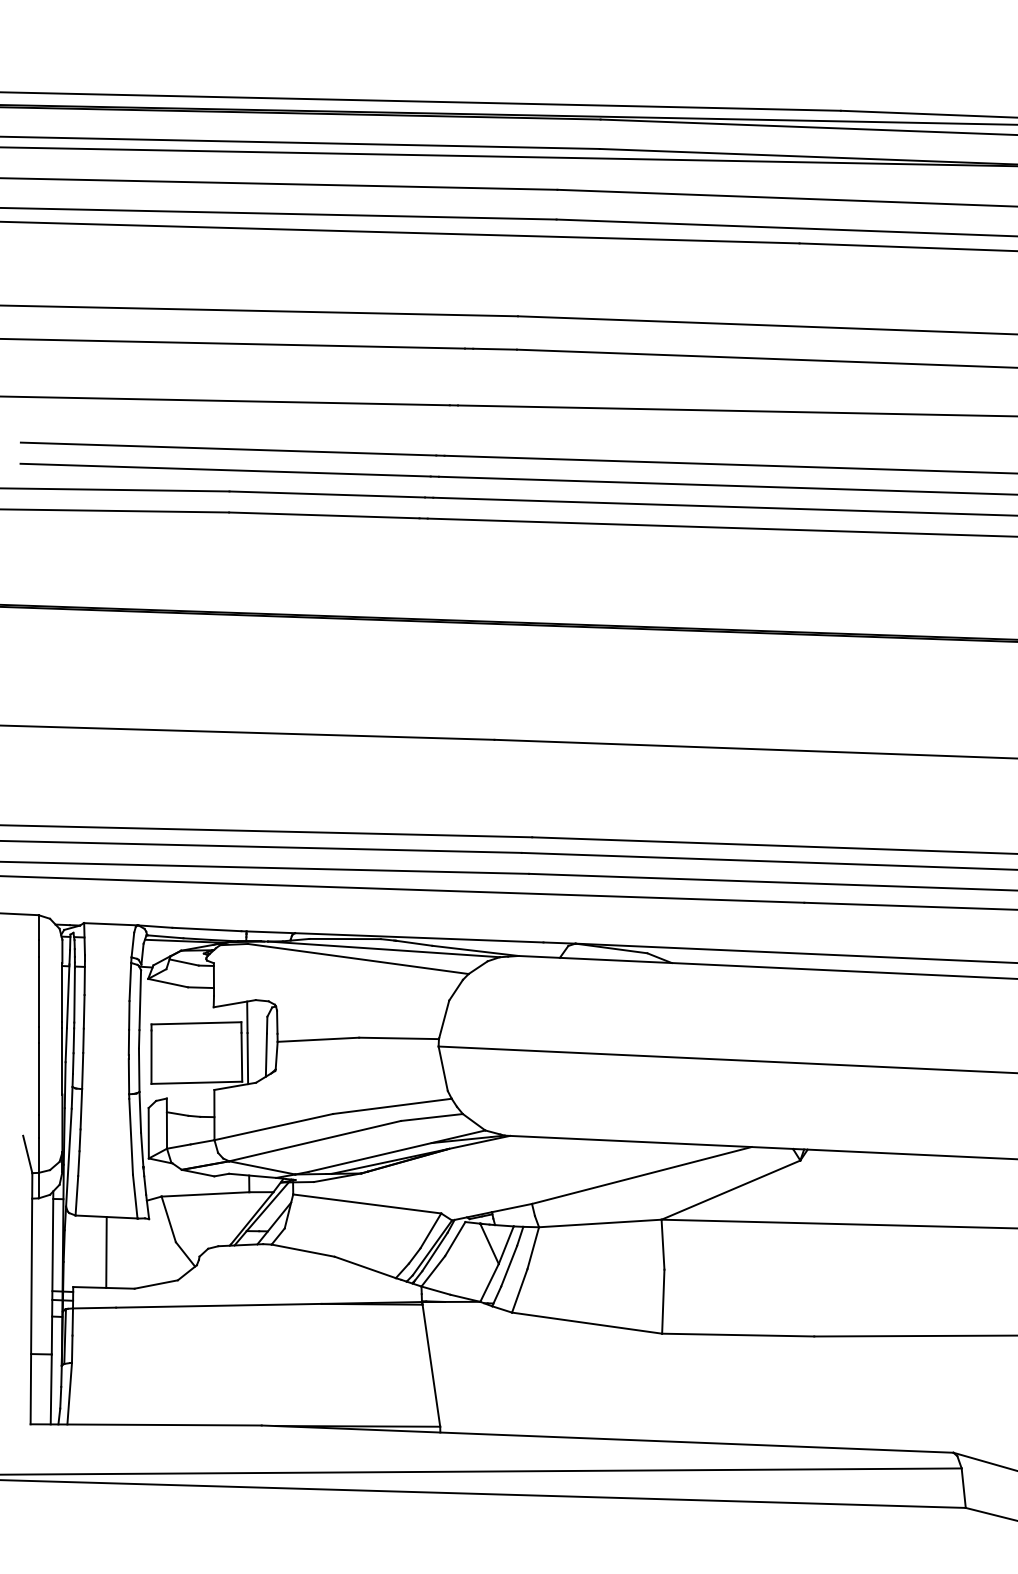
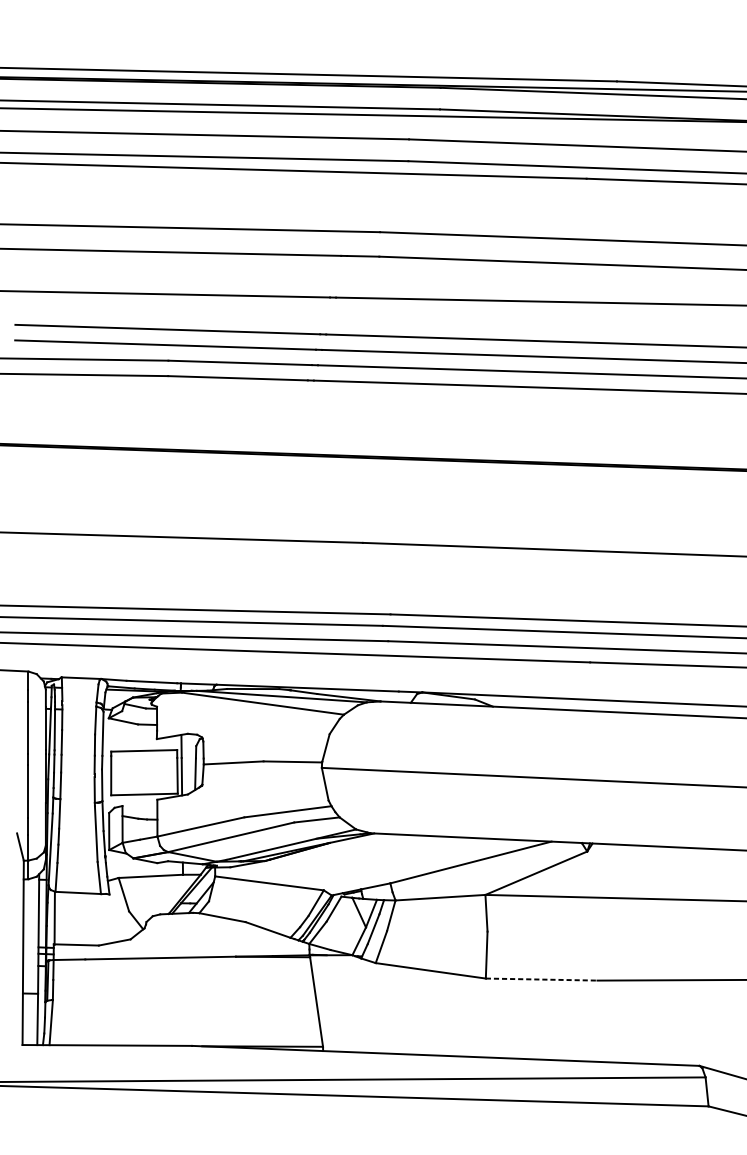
line: (106, 1252) -> (54, 918), moved
line: (738, 1335) -> (541, 979), solid -> dashed

